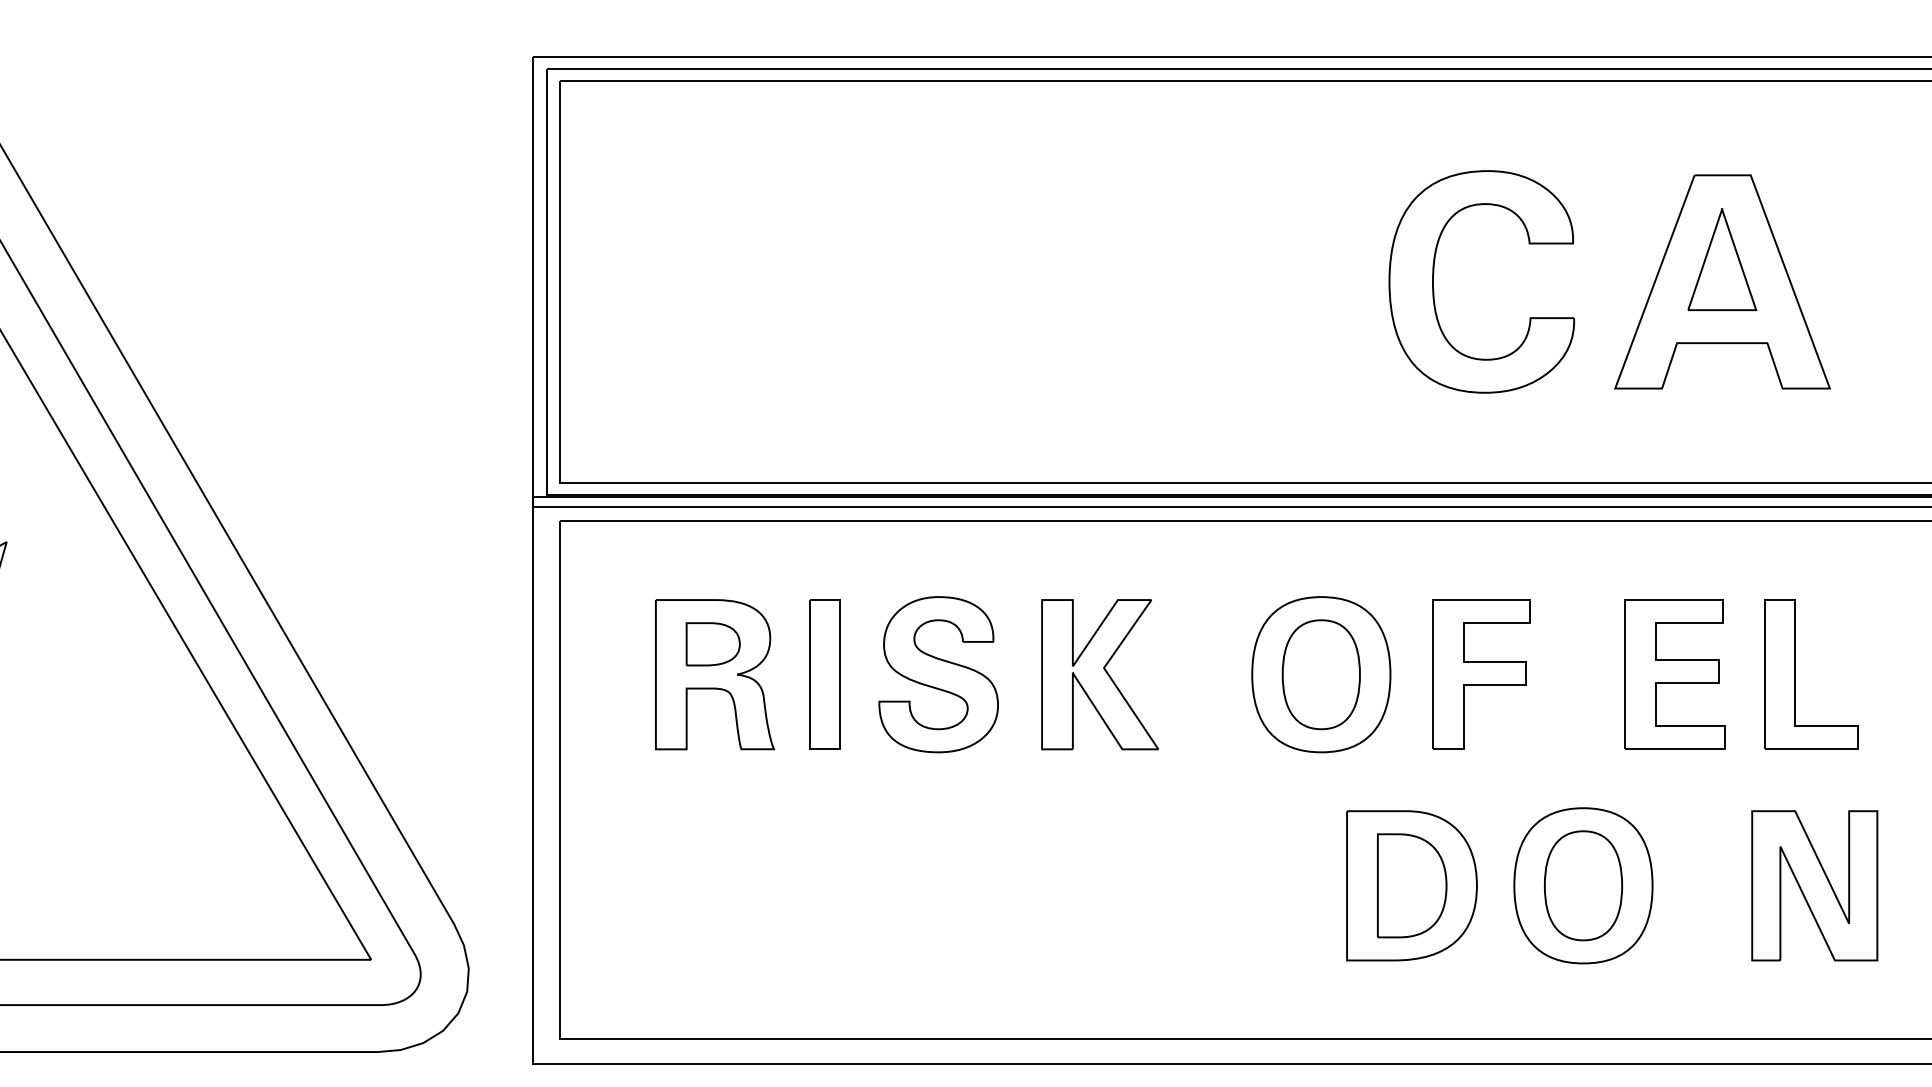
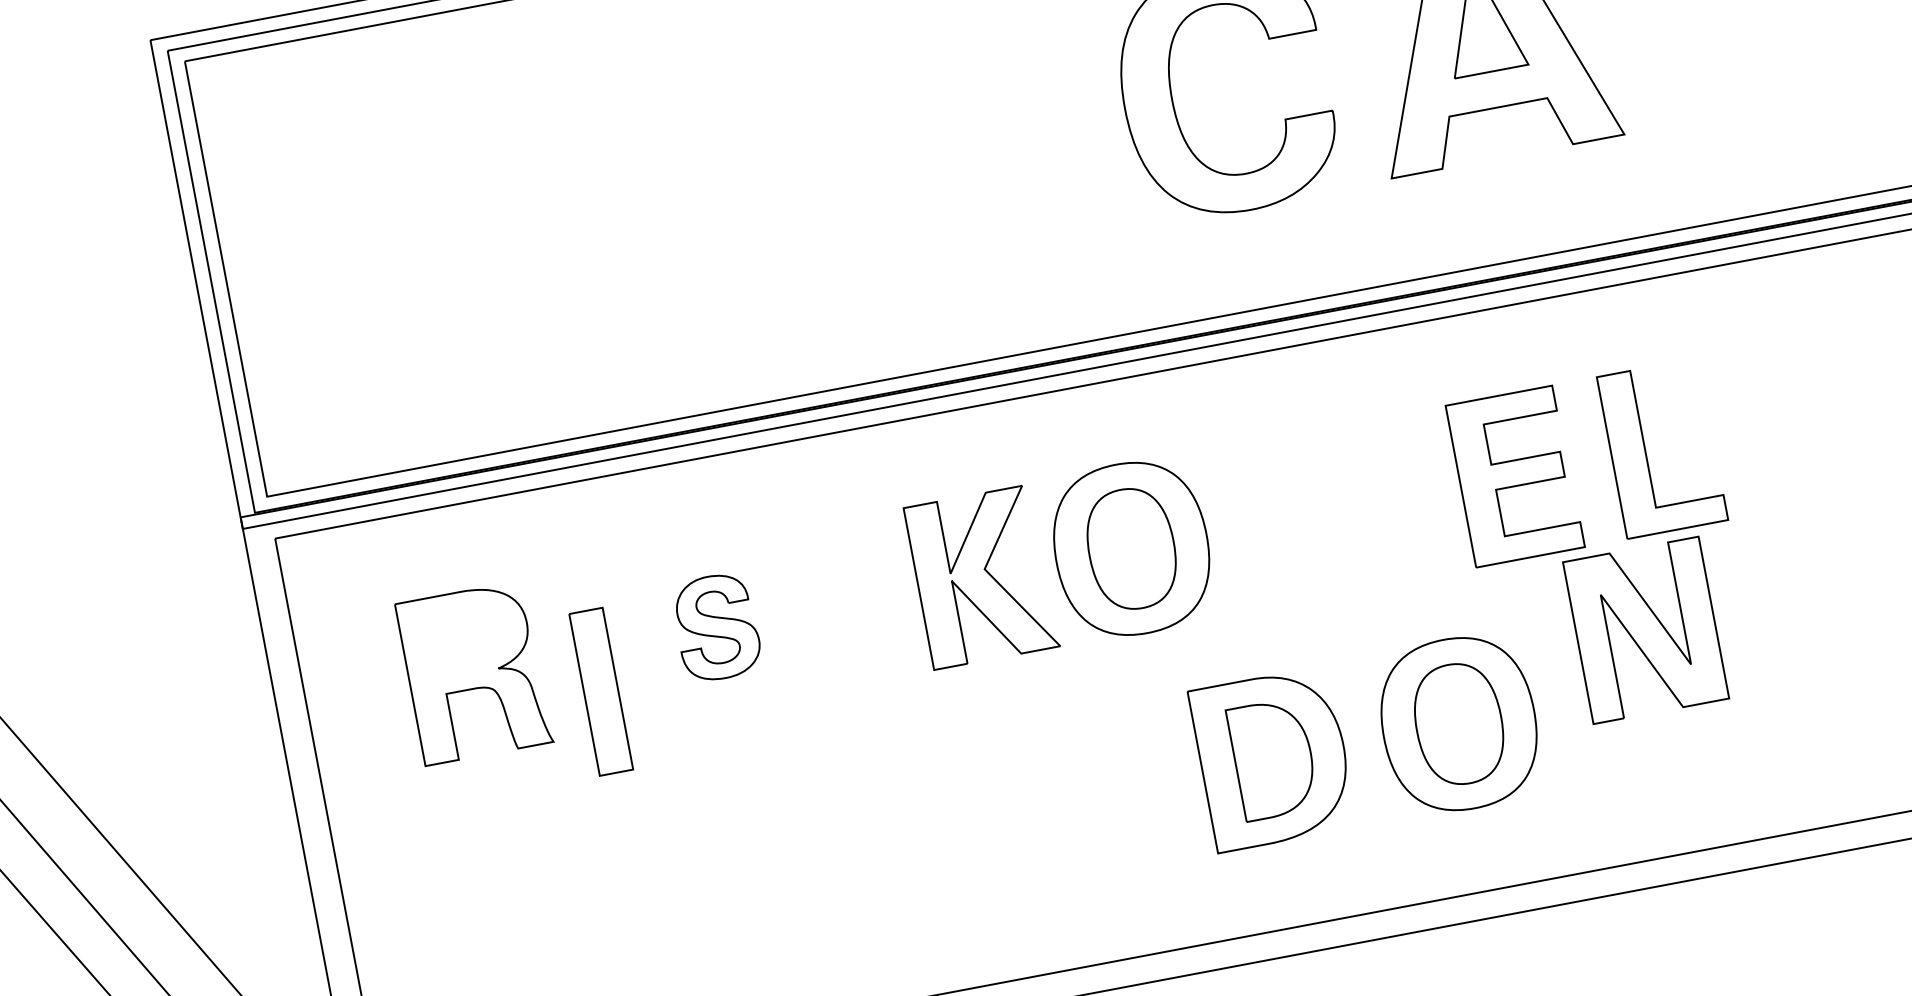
part: (712, 644) -> (465, 640), removed
part: (824, 674) -> (600, 691), moved
part: (938, 674) -> (716, 627), size x0.6
part: (1099, 674) -> (981, 577), moved
part: (1481, 674) -> (1305, 515), removed
part: (1814, 885) -> (1645, 630), moved

